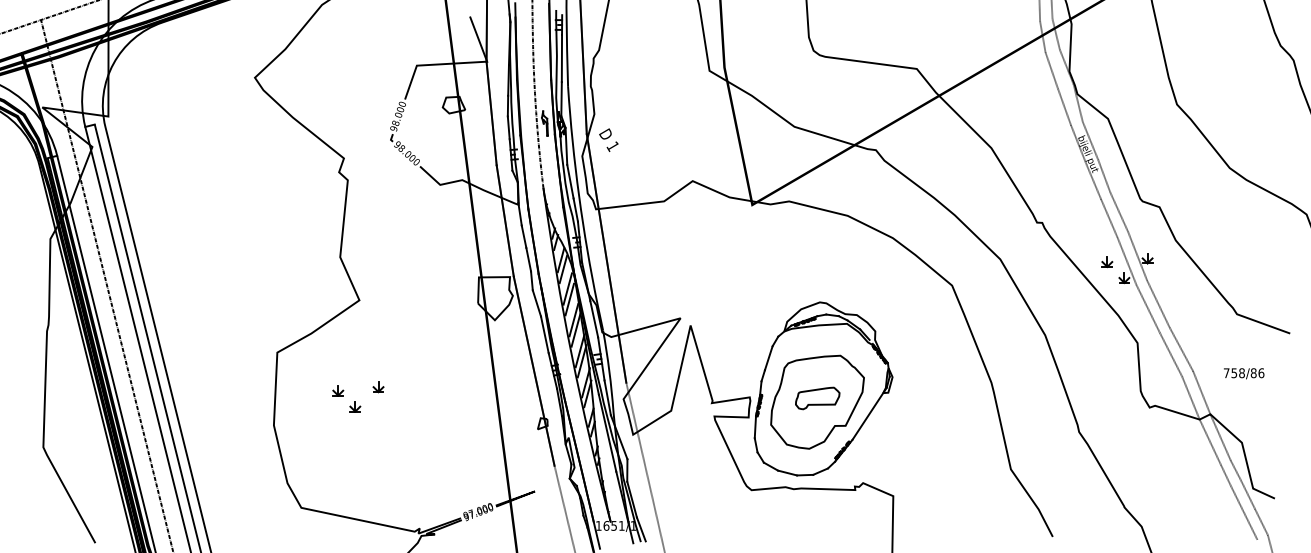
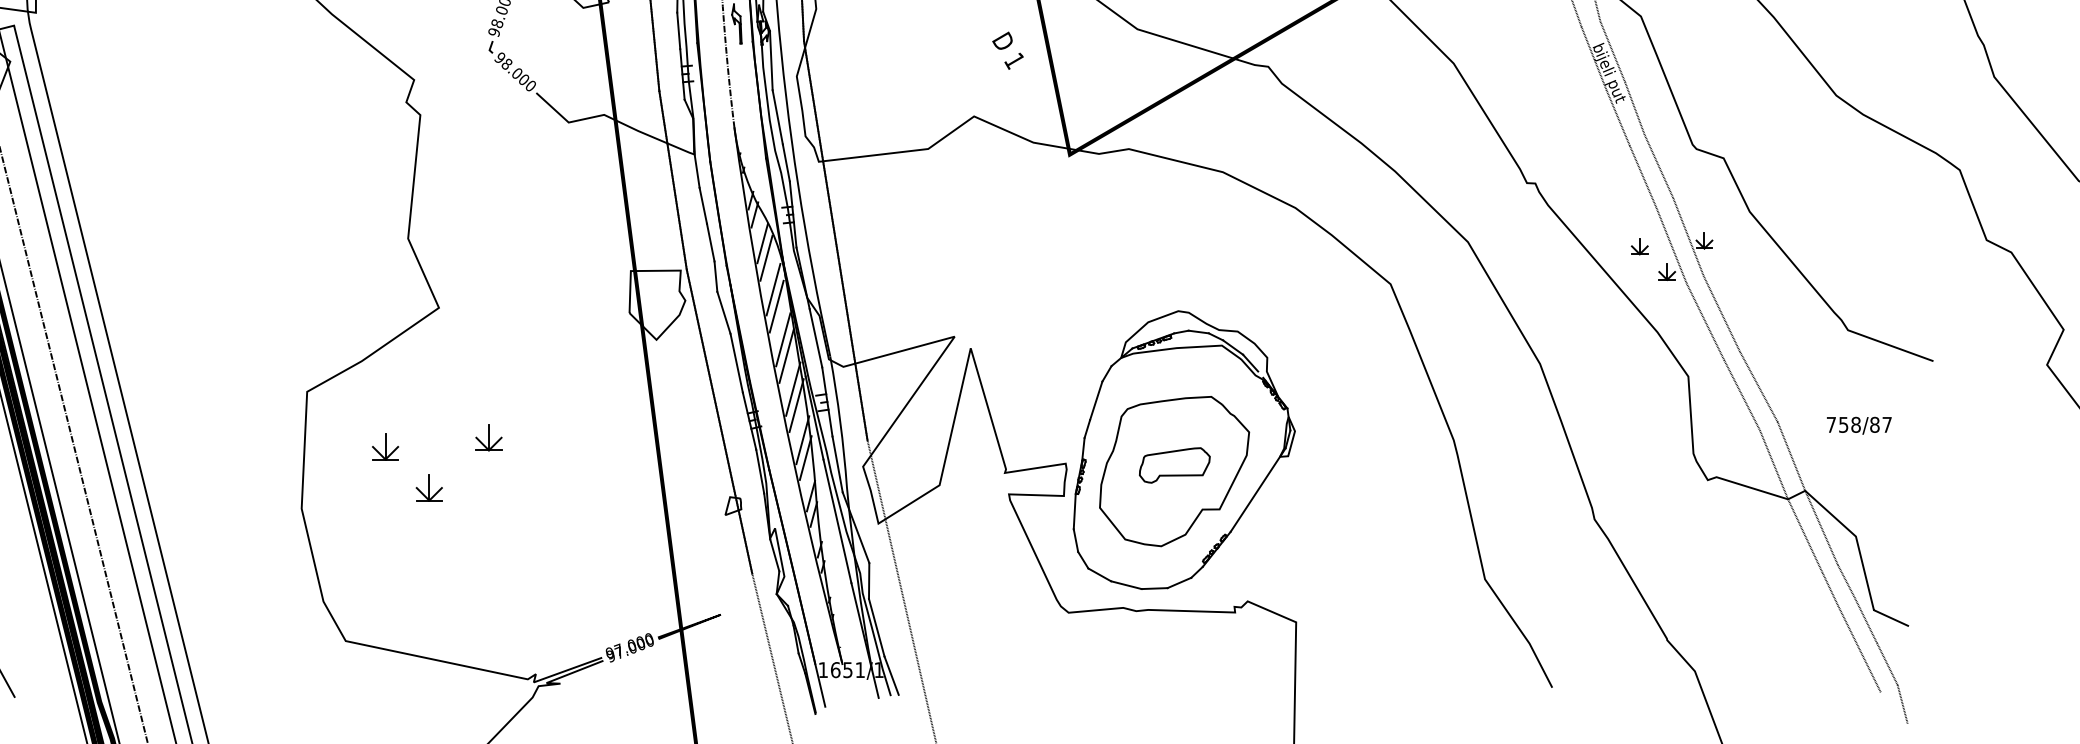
text: (608, 139) -> (1007, 49), moved
text: (1261, 373) -> (1887, 425), 758/86 -> 758/87
part: (358, 396) -> (437, 462), size x1.6

